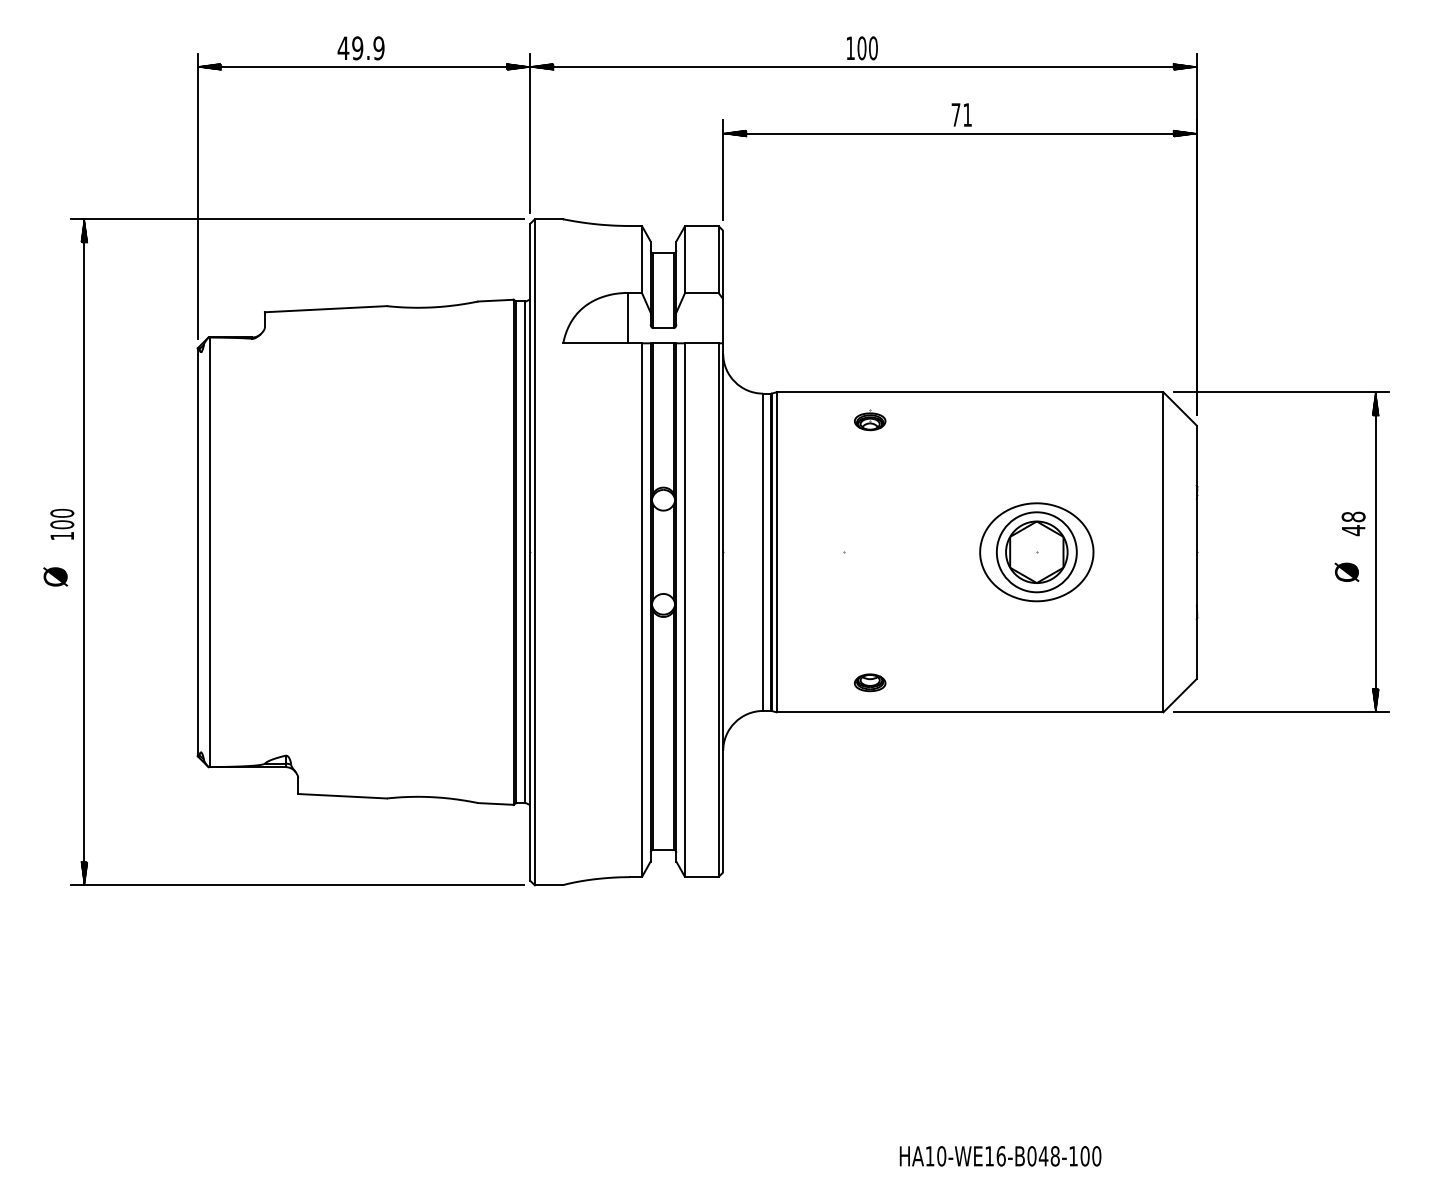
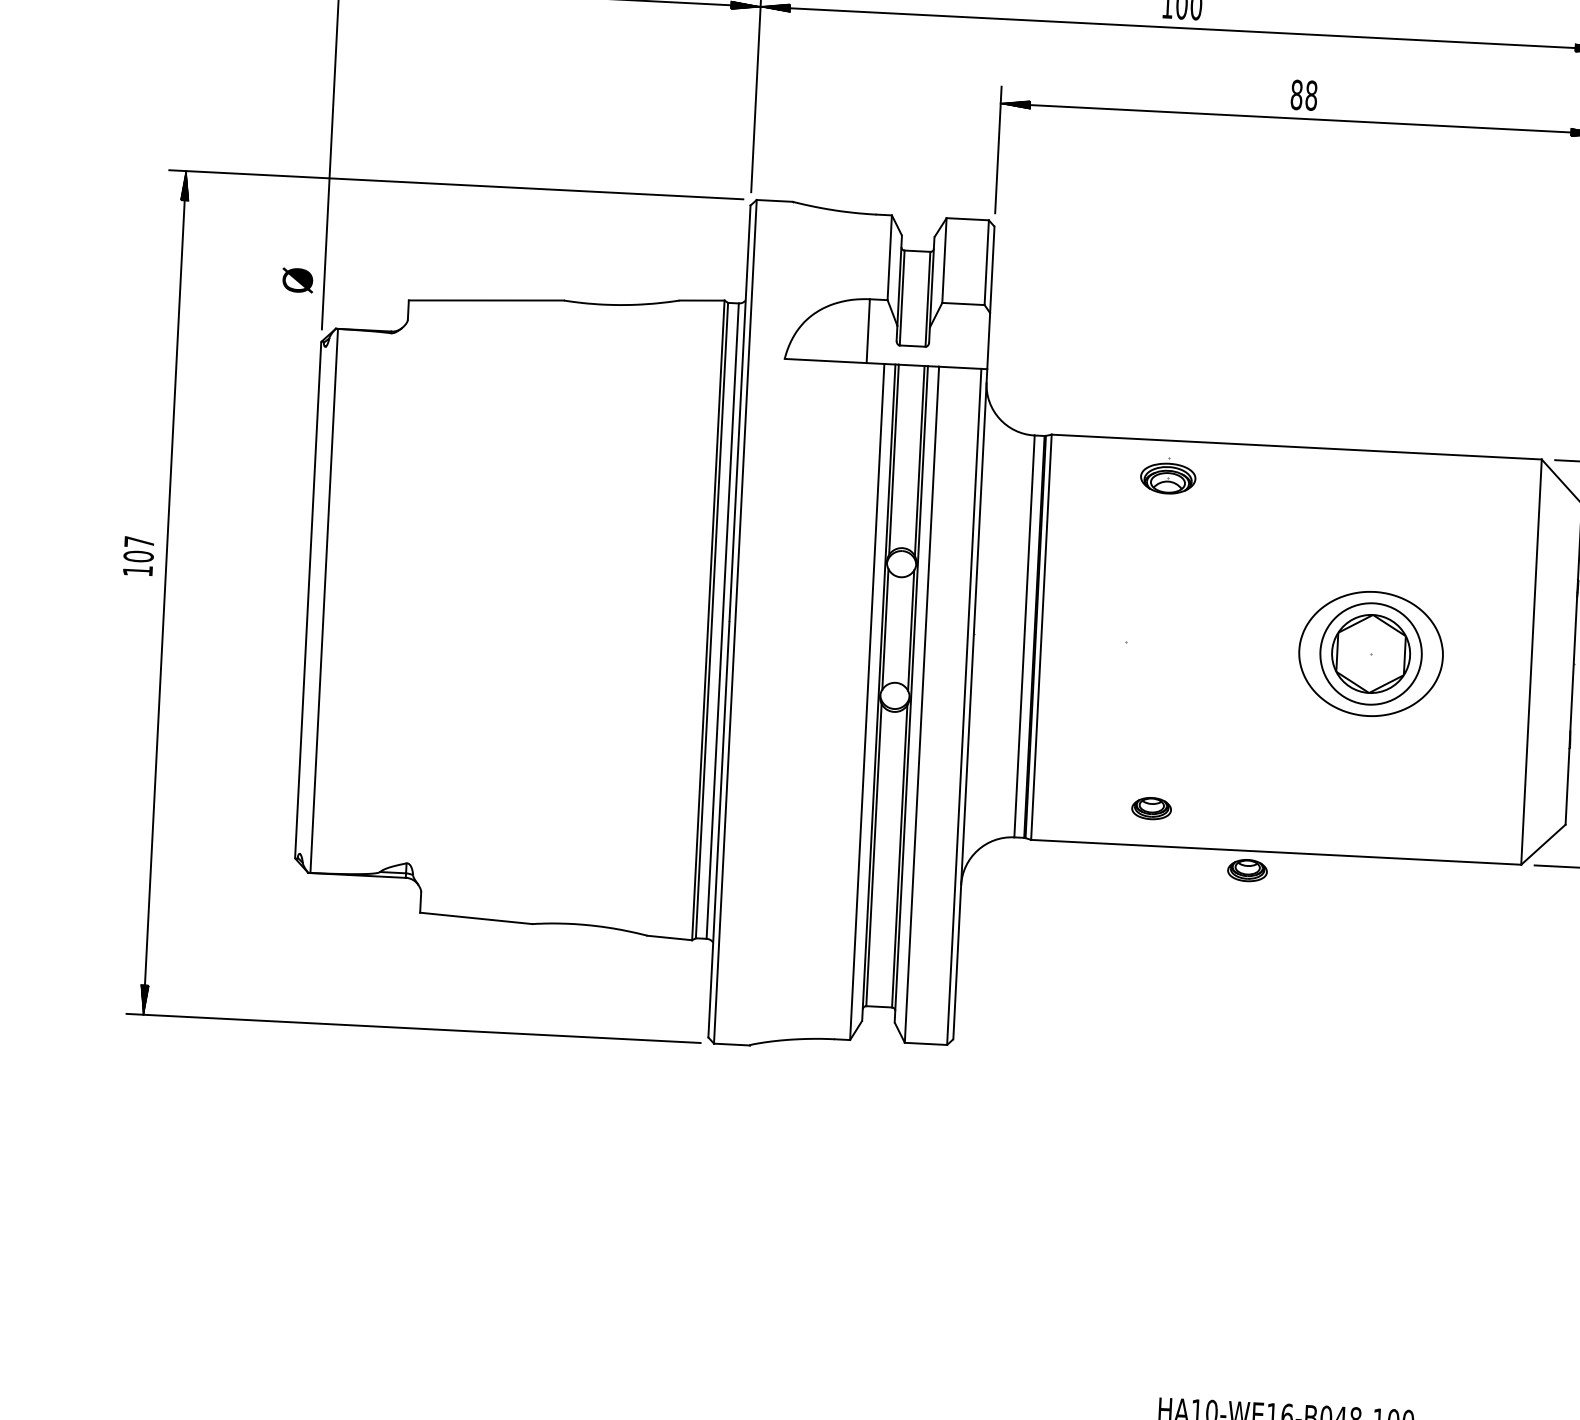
text: (961, 114) -> (1303, 94), 71 -> 88
part: (870, 420) -> (1168, 476), size x1.4
text: (62, 512) -> (139, 541), 100 -> 107
text: (55, 576) -> (297, 279), moved
part: (948, 727) -> (1247, 870), added

